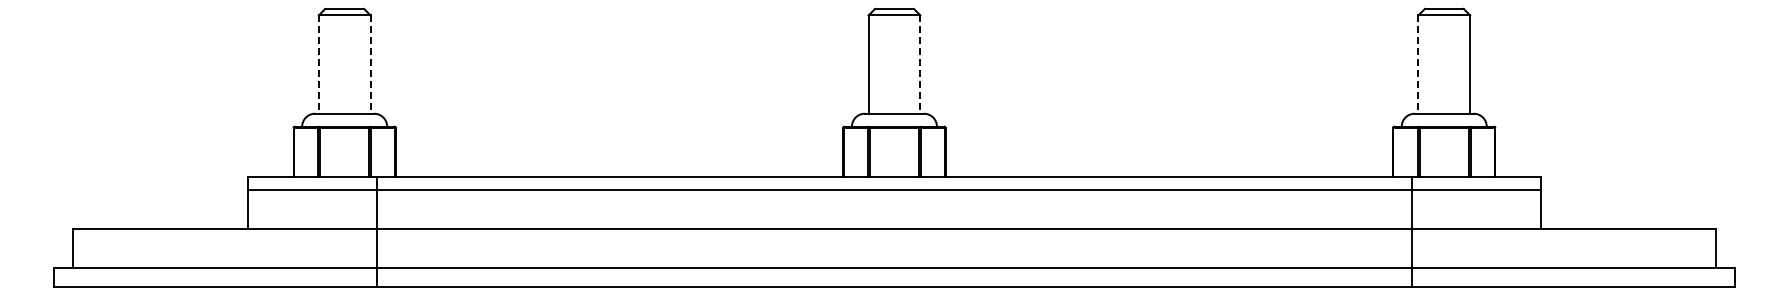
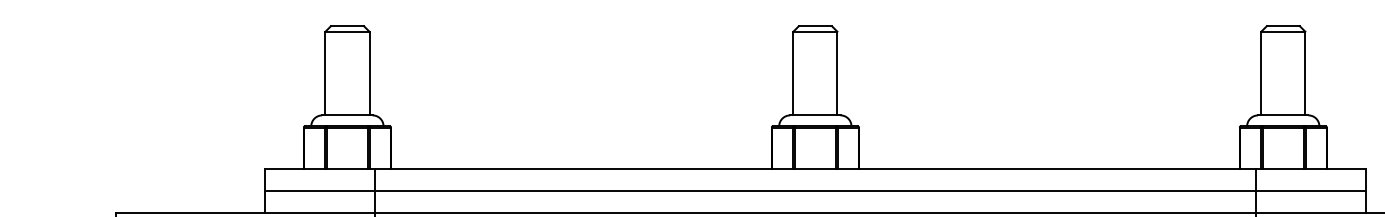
line: (318, 65) -> (325, 74), dashed -> solid
line: (370, 65) -> (369, 74), dashed -> solid
line: (920, 65) -> (837, 74), dashed -> solid
line: (1418, 65) -> (1261, 74), dashed -> solid
line: (894, 190) -> (815, 191), moved

